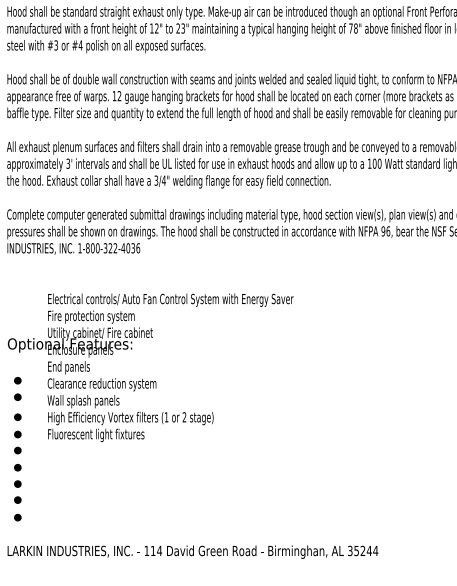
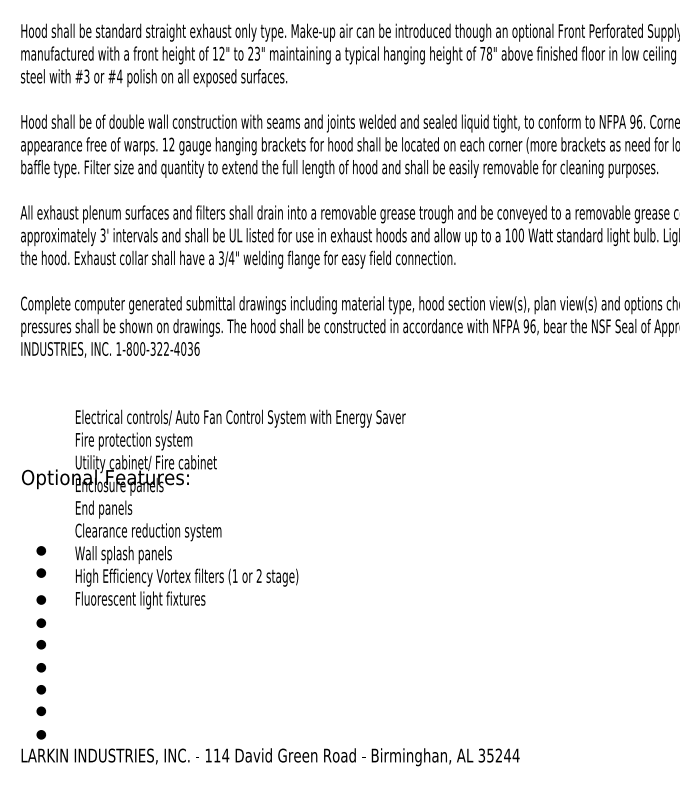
part: (17, 448) -> (40, 642), moved

